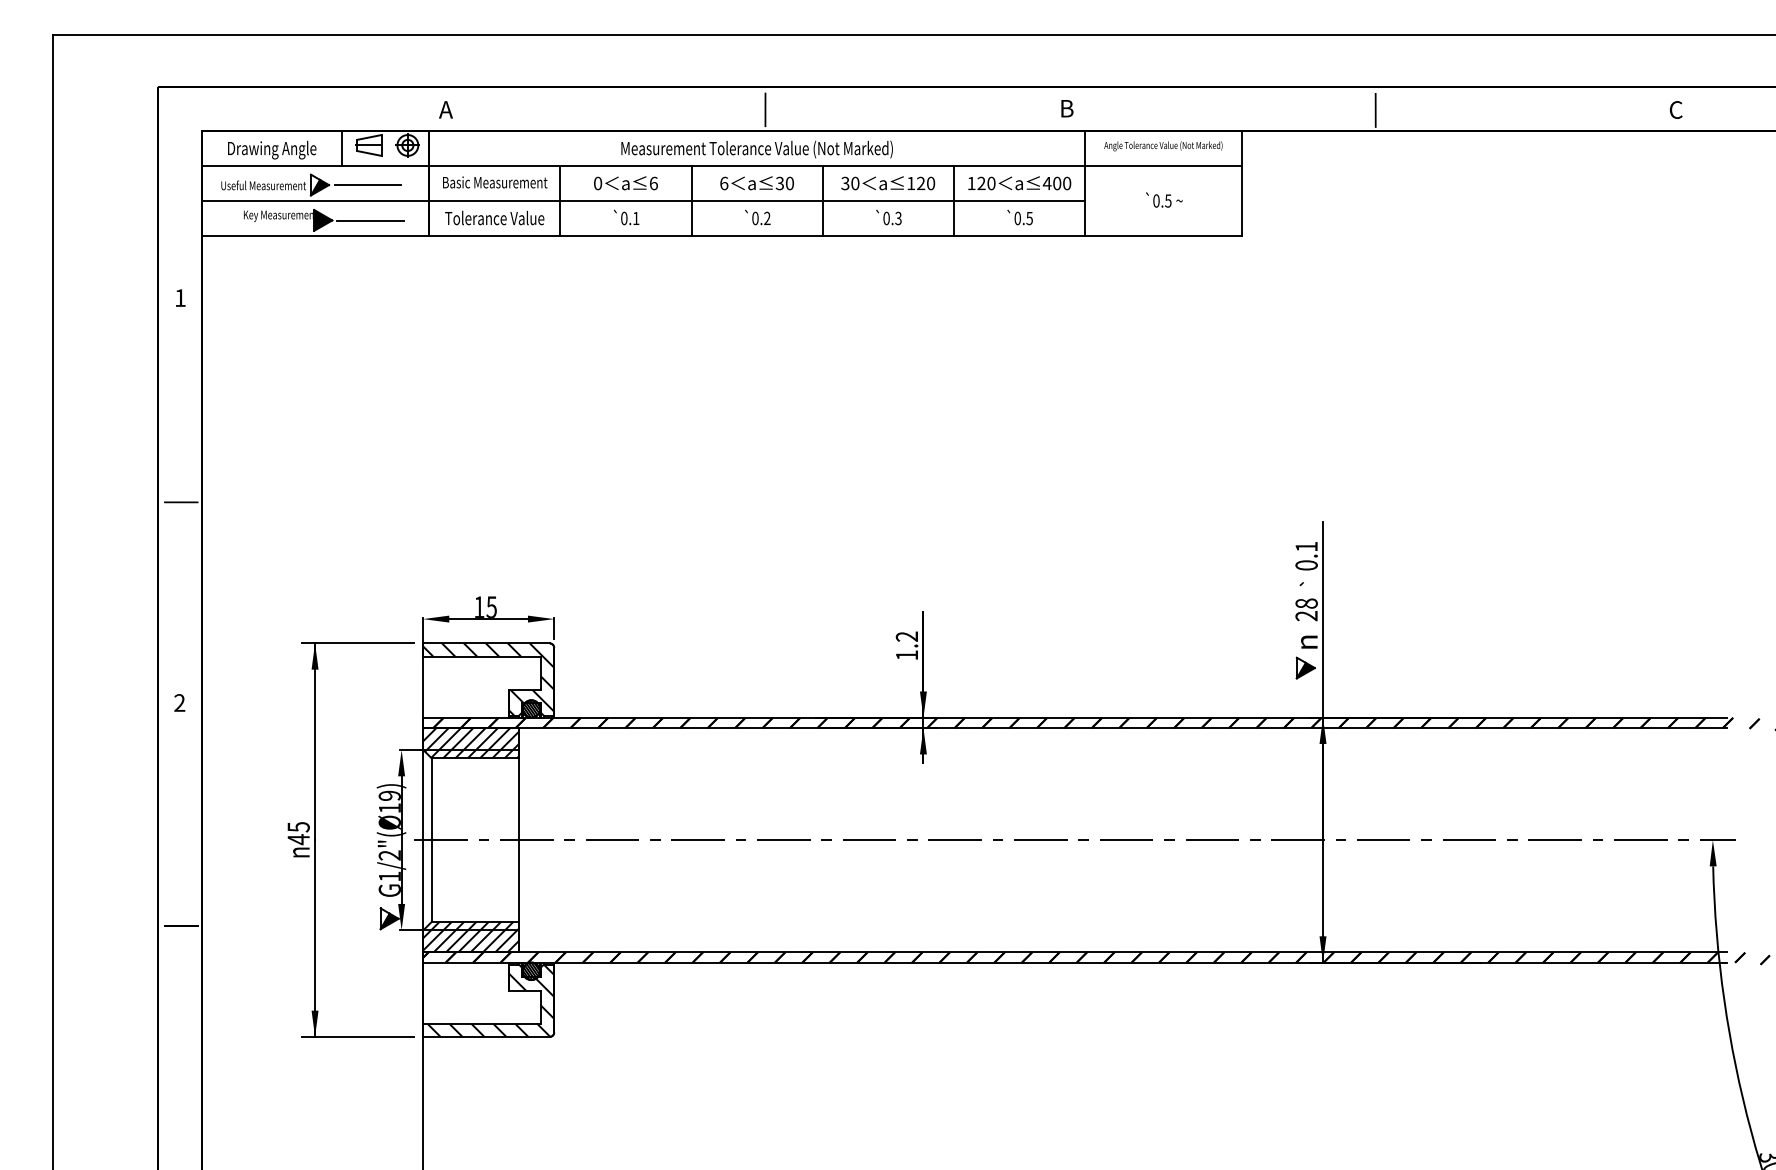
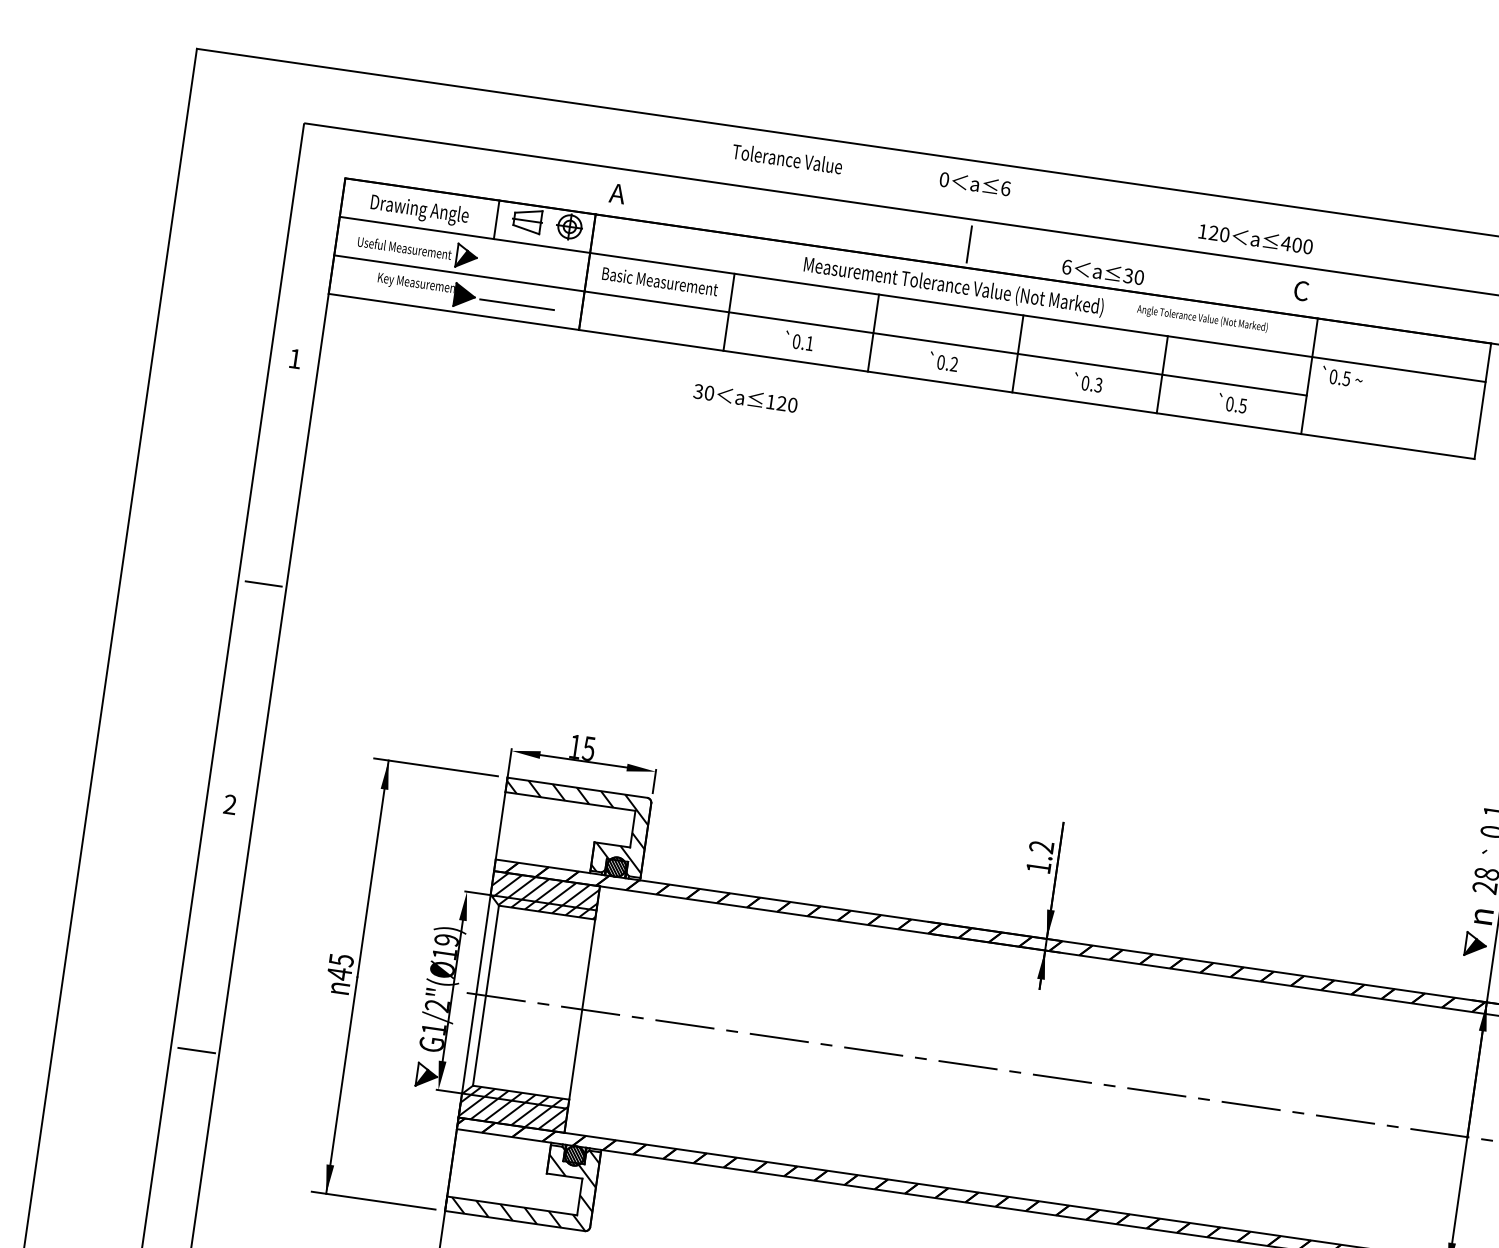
text: (1066, 108) -> (1301, 290), B -> C
text: (1163, 146) -> (1202, 319), moved
text: (625, 183) -> (974, 184), moved
text: (756, 183) -> (1102, 272), moved
text: (888, 183) -> (745, 398), moved
text: (1019, 183) -> (1255, 239), moved
line: (367, 185) -> (519, 264), removed
text: (1164, 199) -> (1342, 376), moved
text: (494, 217) -> (787, 158), moved

